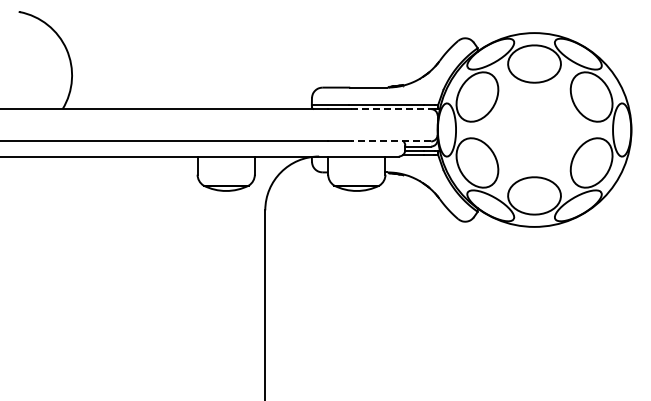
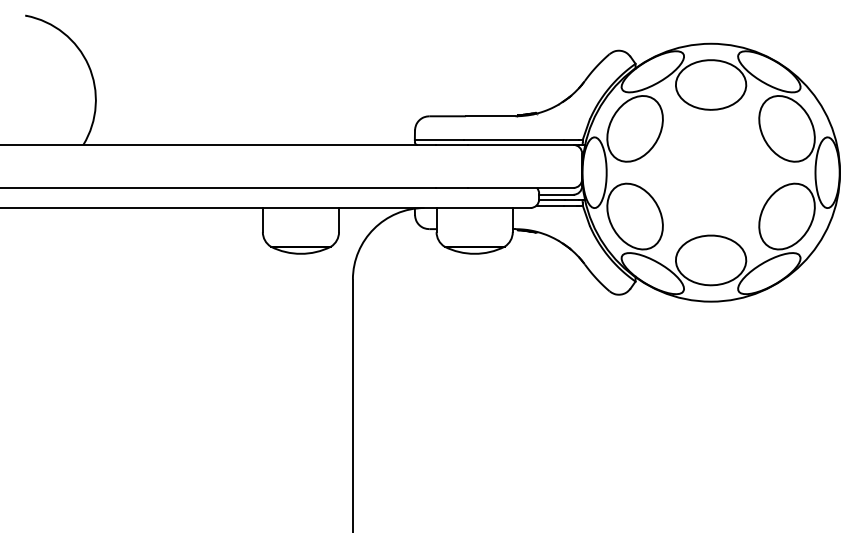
line: (391, 109) -> (520, 145), dashed -> solid
line: (391, 141) -> (520, 188), dashed -> solid

